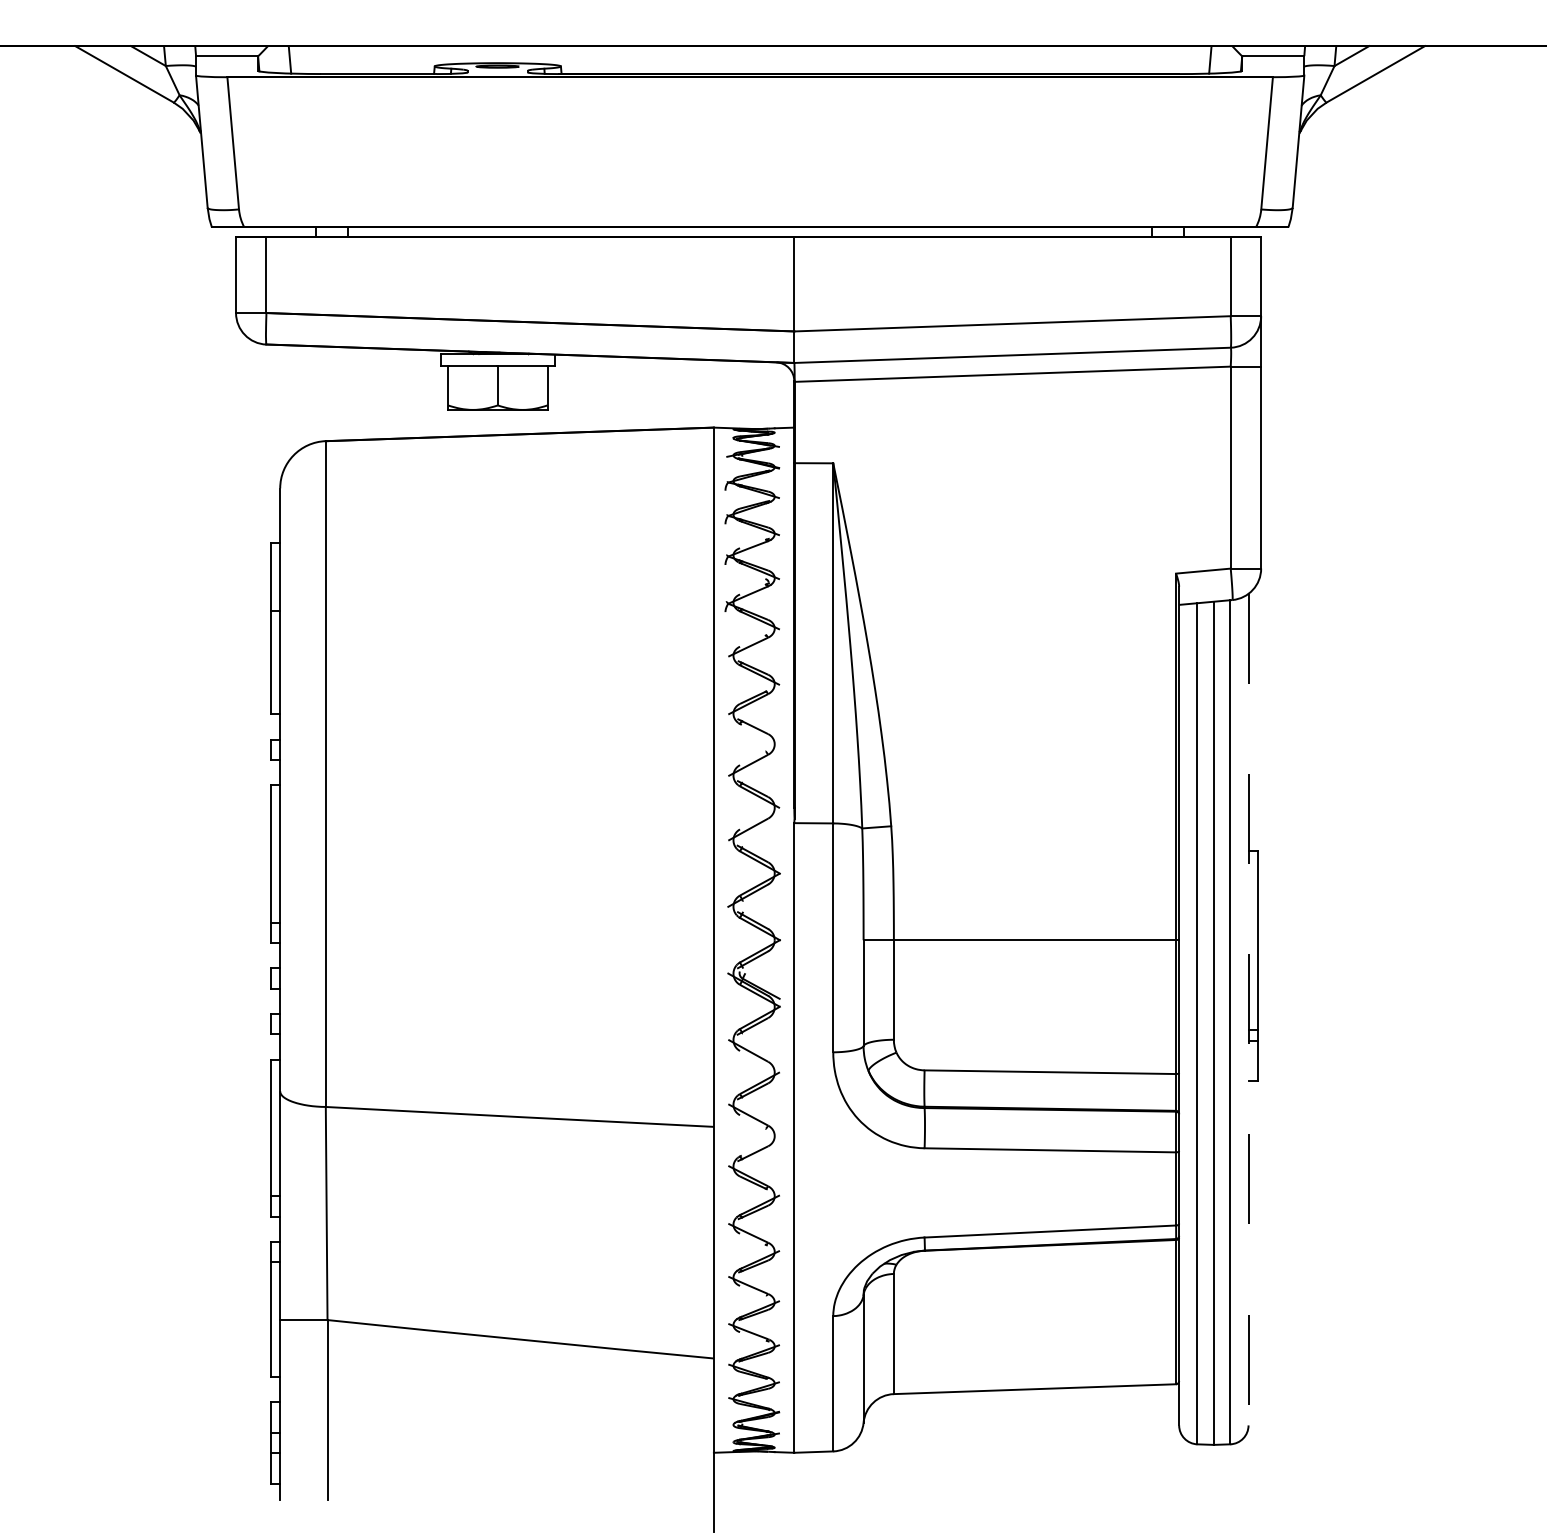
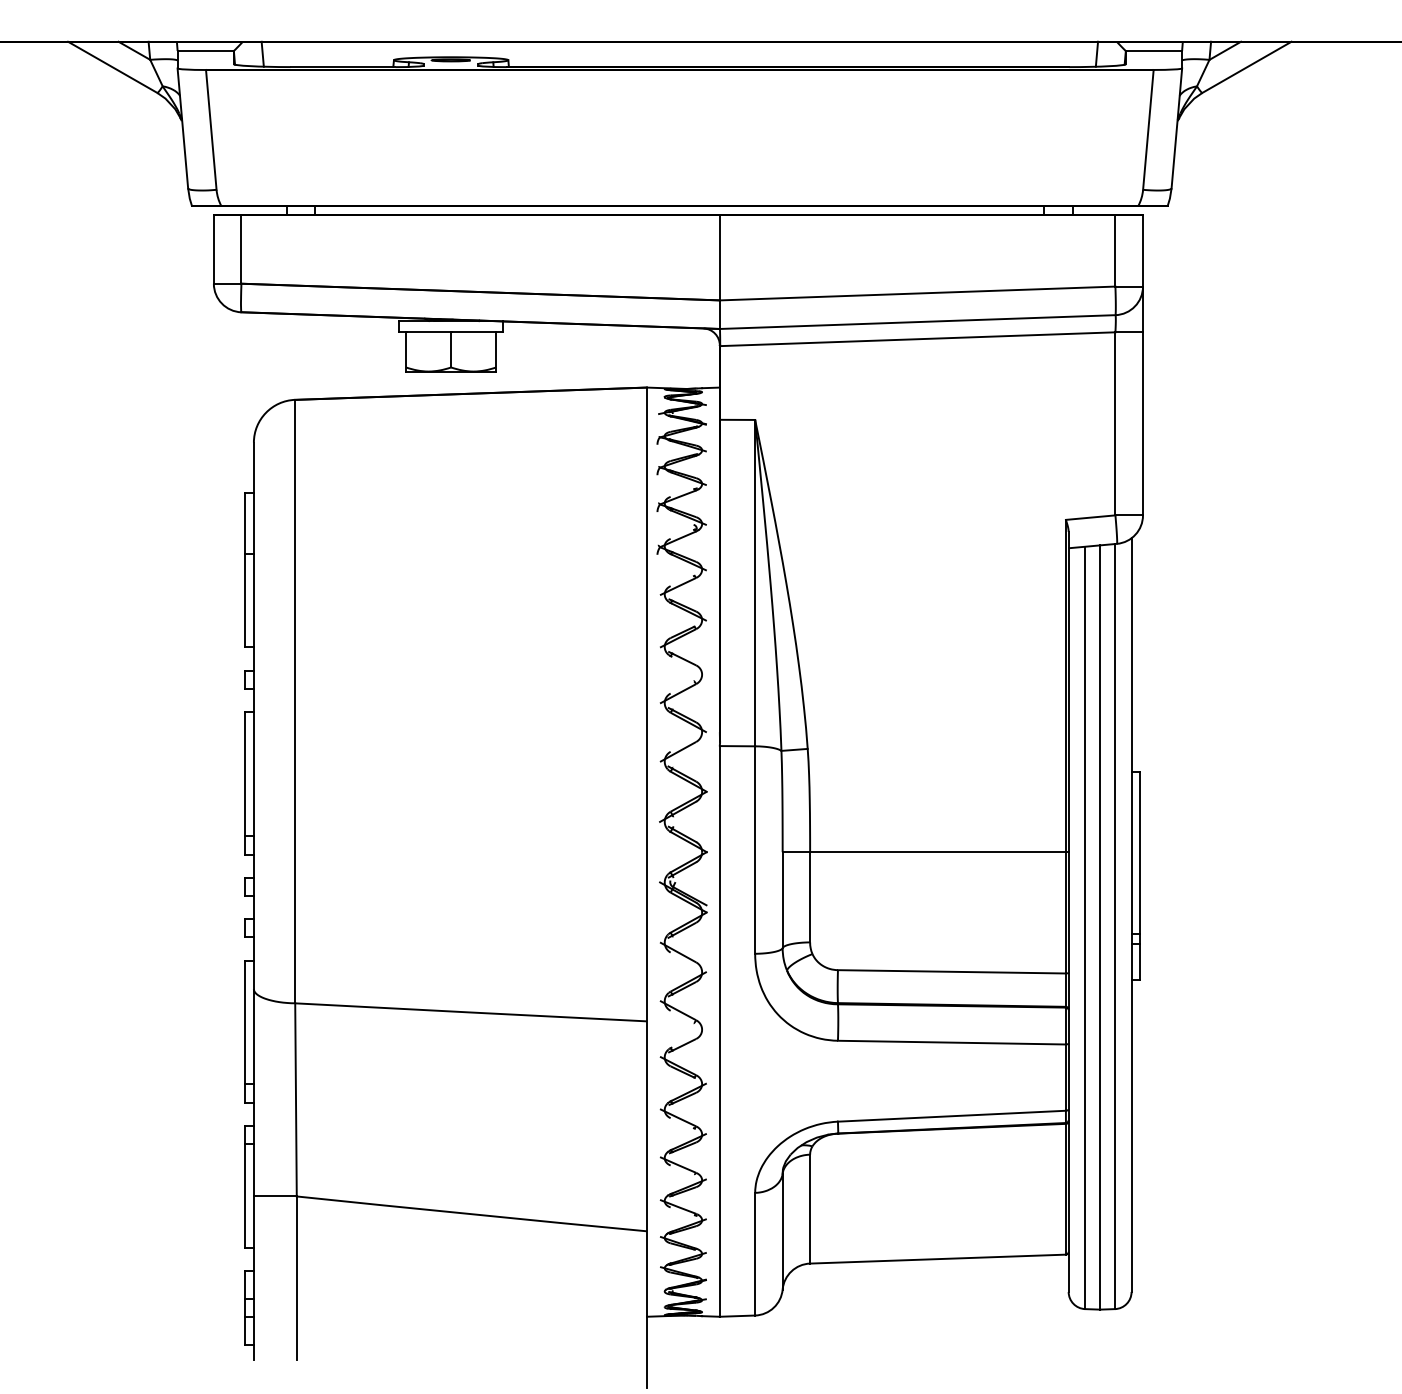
line: (1248, 1010) -> (1131, 915), dashed -> solid

